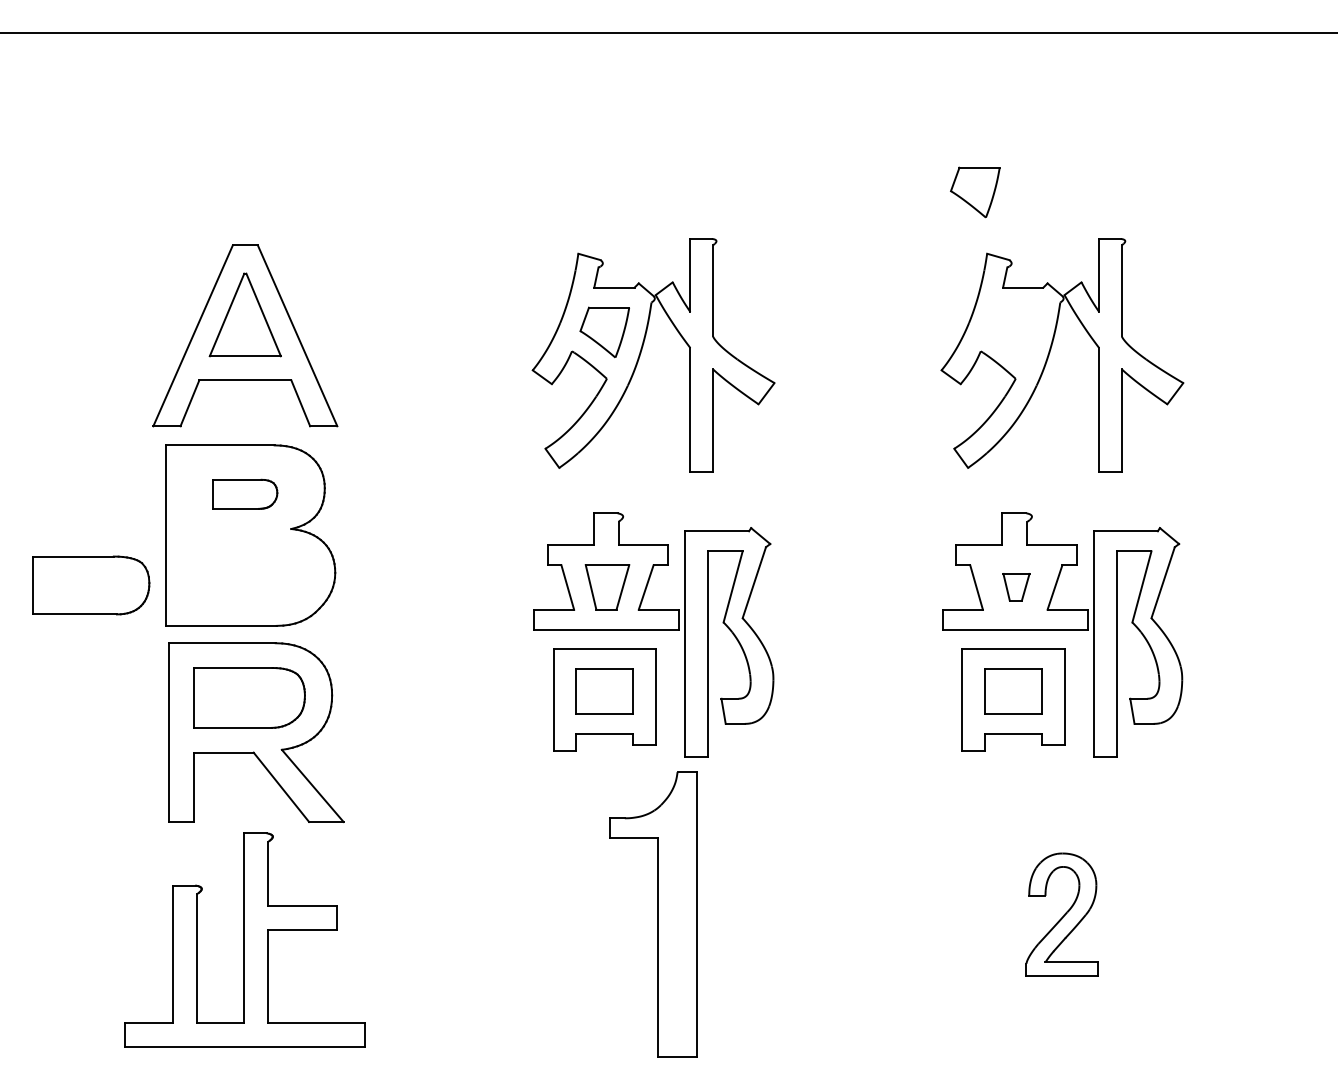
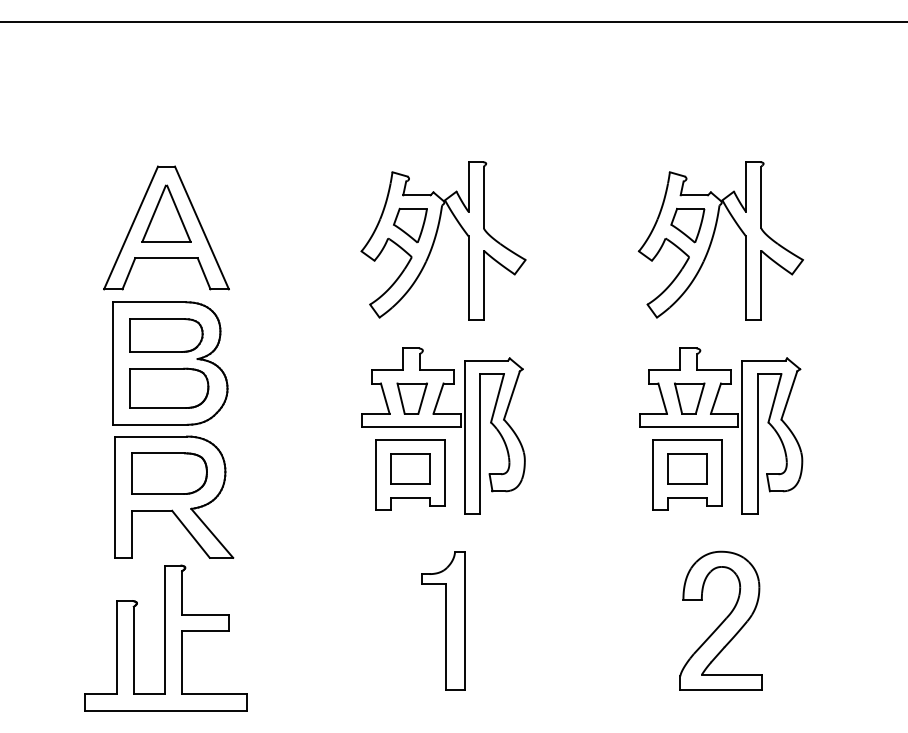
part: (974, 192) -> (687, 225), moved
part: (245, 494) -> (166, 335), size x1.67
part: (92, 584) -> (169, 387), moved
part: (1016, 587) -> (689, 398), size x1.67
part: (653, 914) -> (443, 620), size x0.71
part: (1061, 914) -> (720, 620), size x1.67

